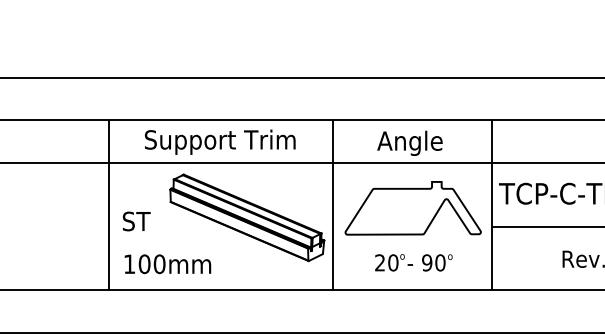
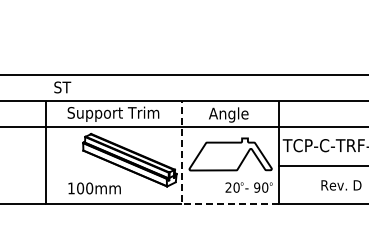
text: (136, 221) -> (62, 87), moved
text: (412, 262) -> (248, 187), moved
text: (167, 264) -> (94, 188), moved
line: (332, 285) -> (181, 201), solid -> dashed

